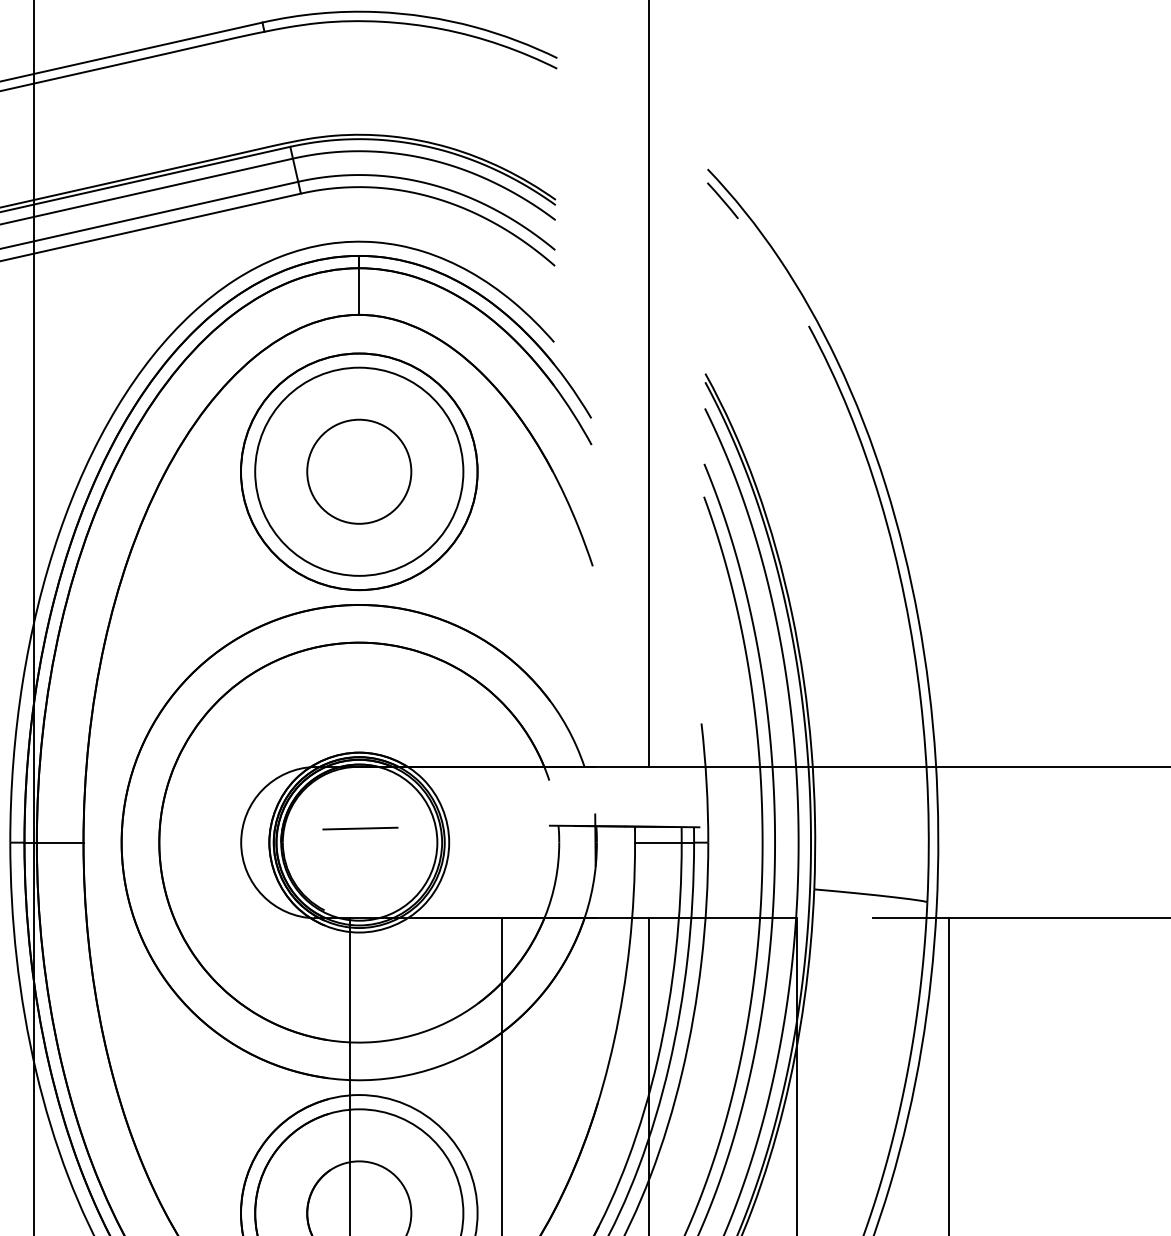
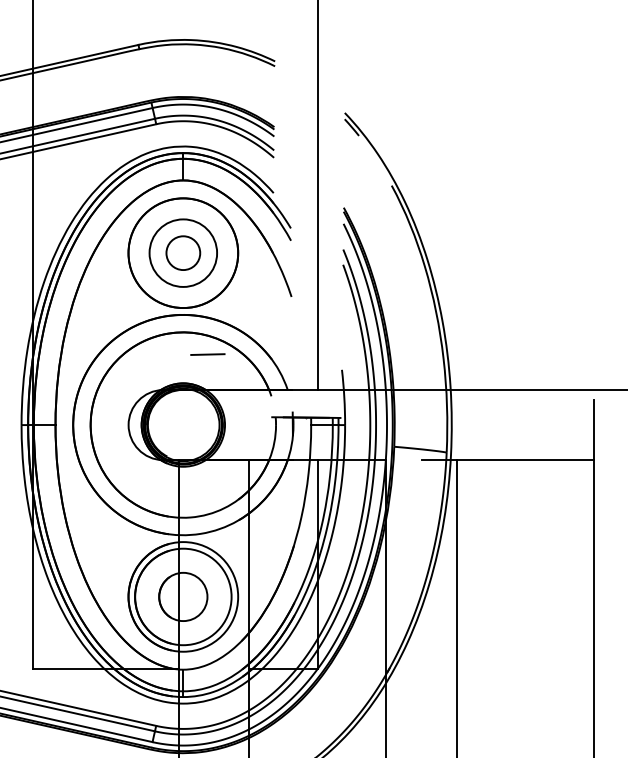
circle: (359, 470) -> (183, 252), size x0.7
circle: (359, 472) -> (183, 253), size x0.7
line: (359, 828) -> (207, 354), moved

